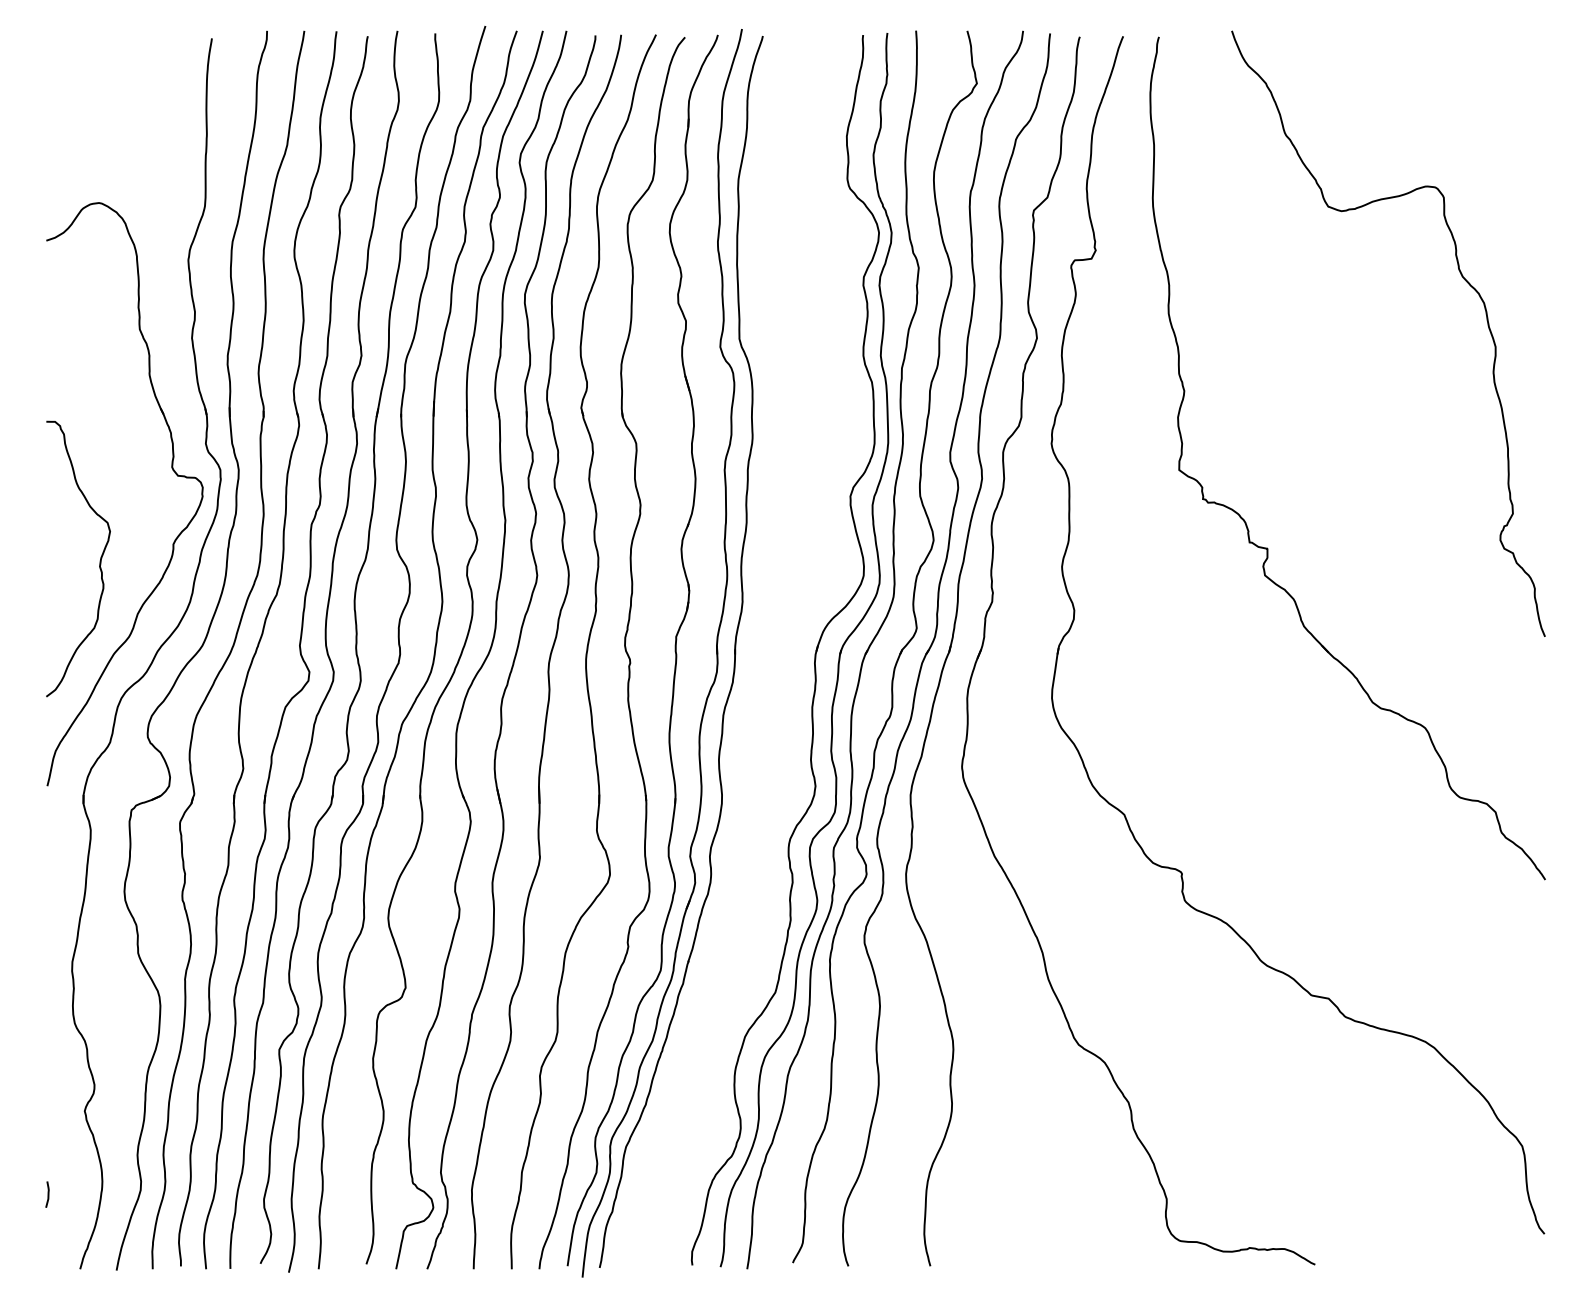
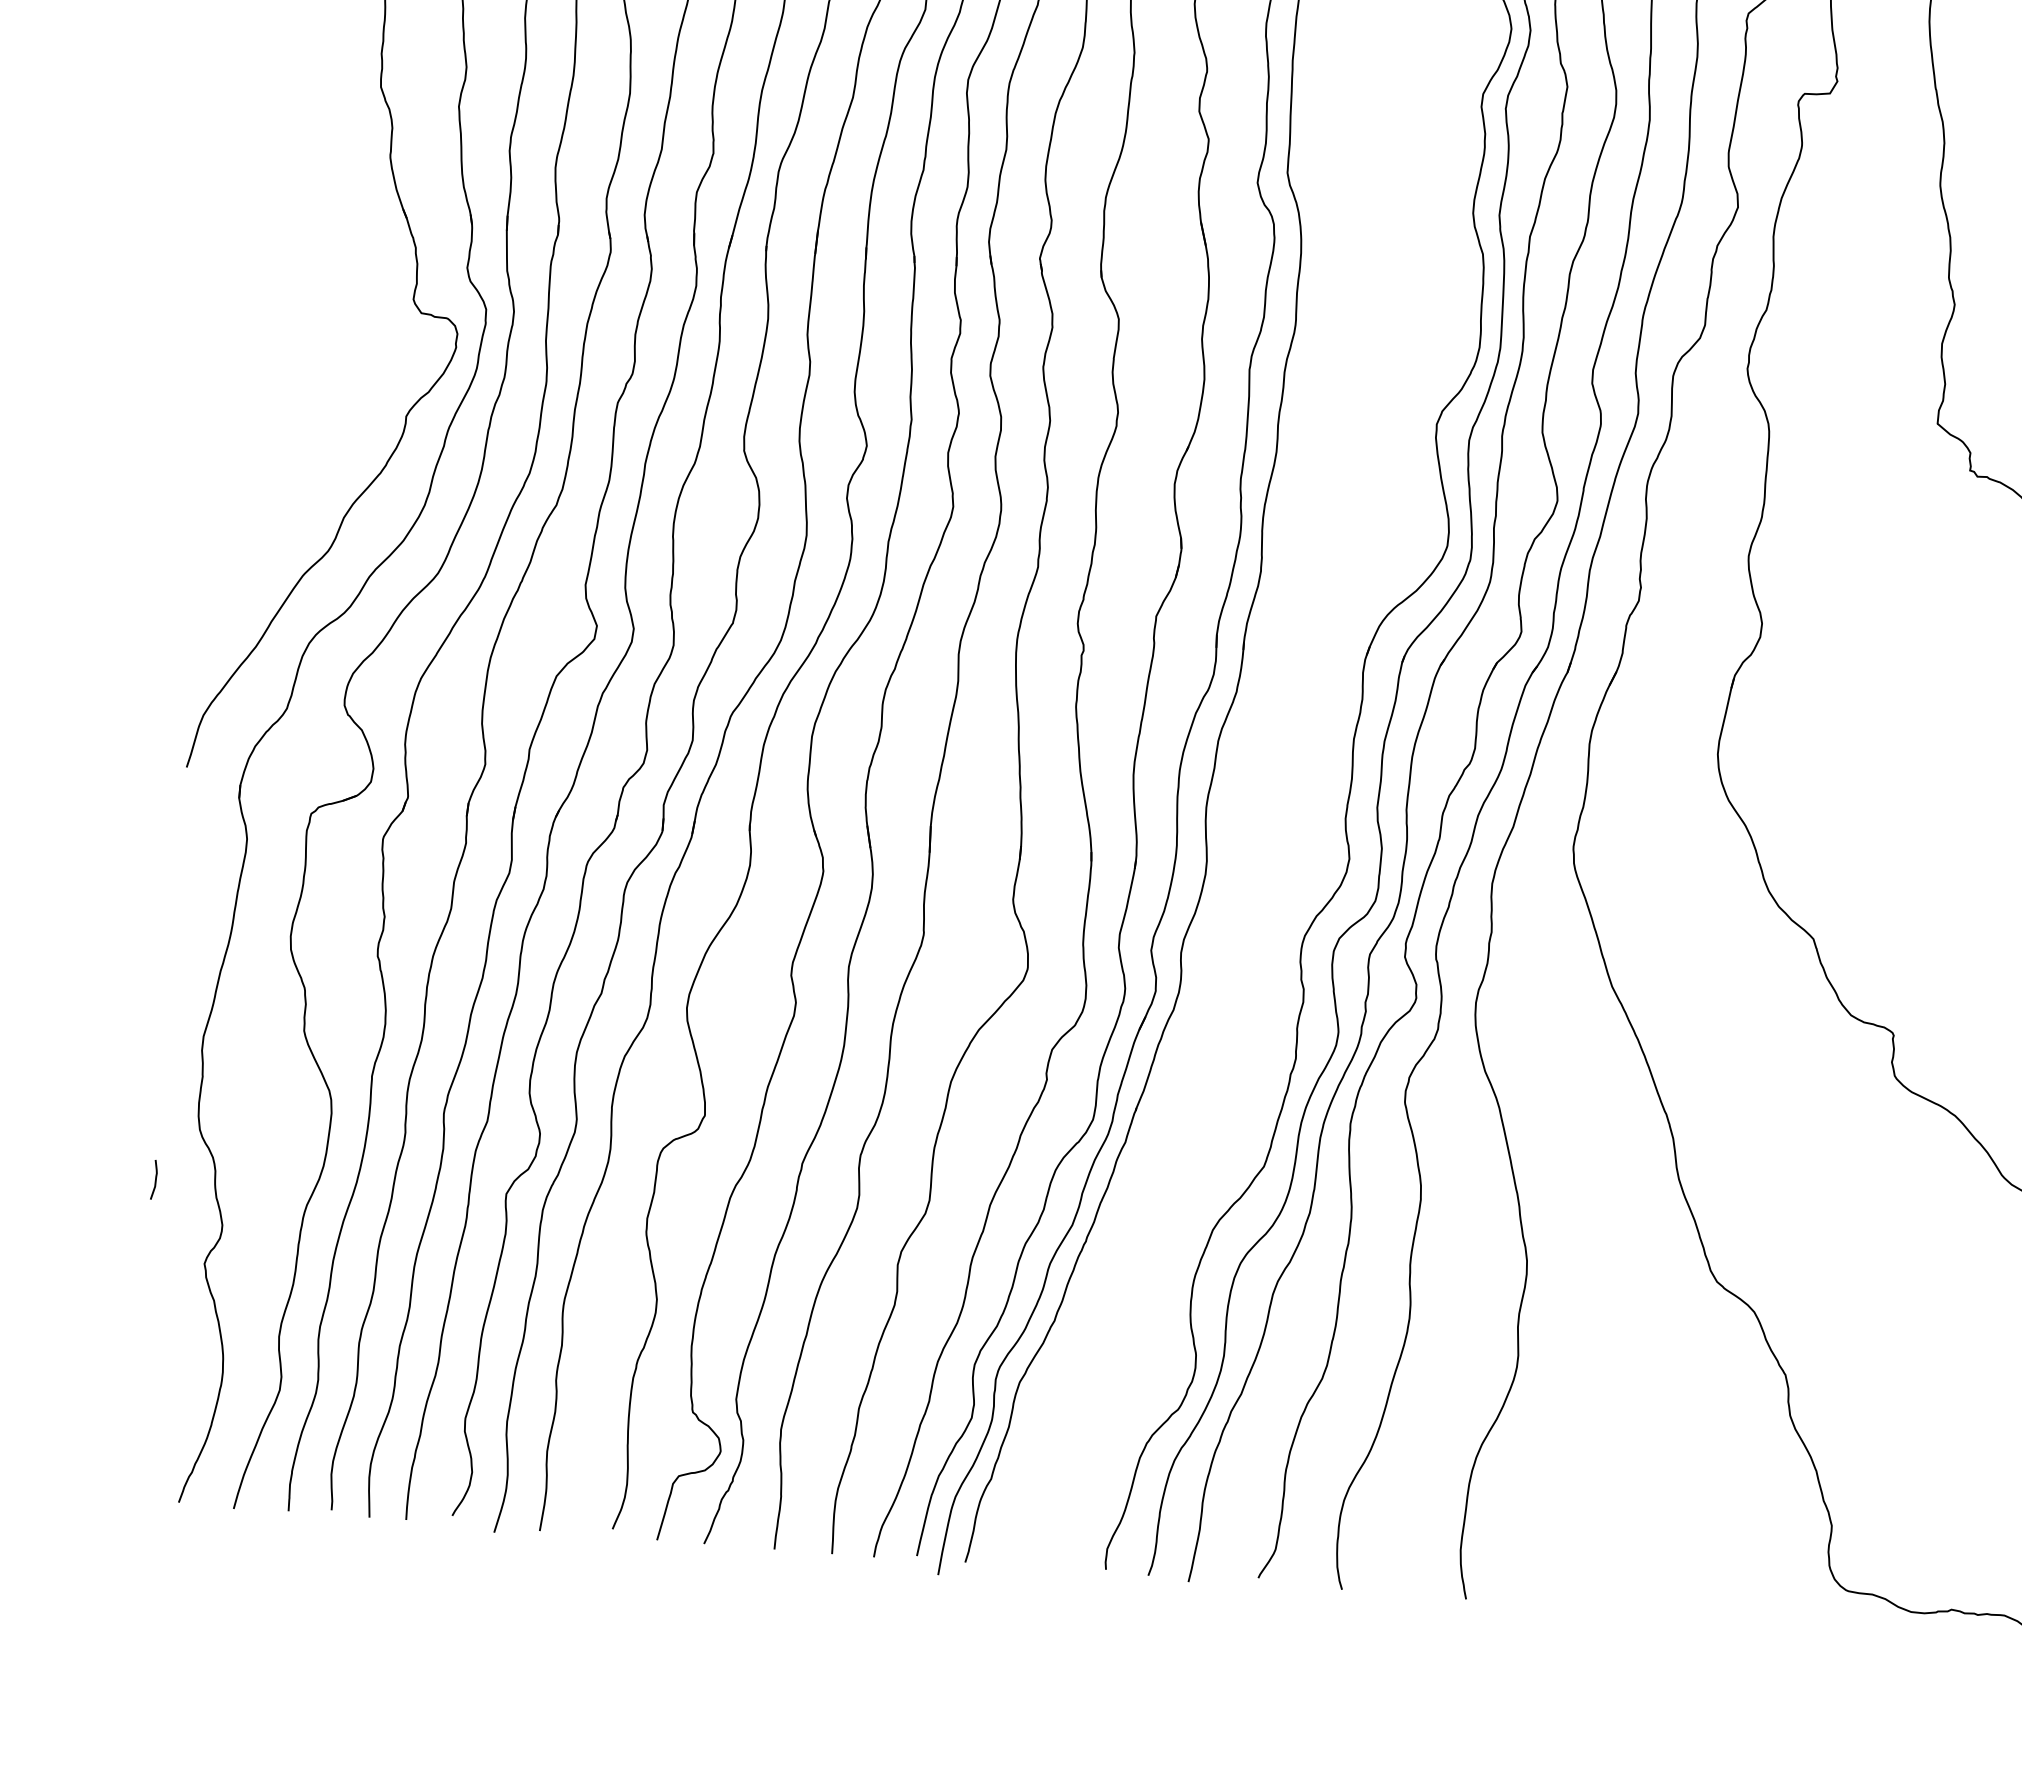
curve: (99, 560) -> (292, 432), removed
curve: (47, 1194) -> (154, 1179), moved

